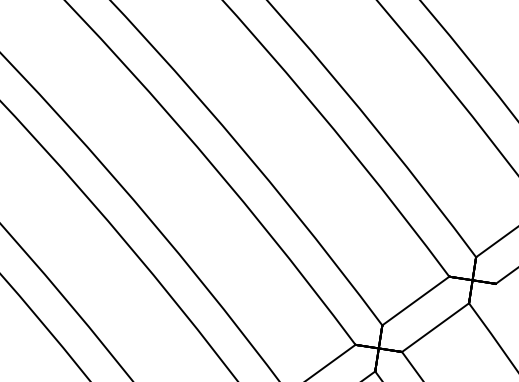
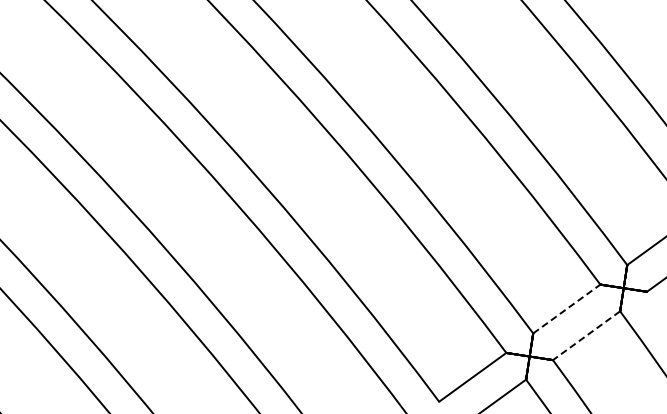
line: (415, 301) -> (566, 309), solid -> dashed
line: (435, 327) -> (586, 335), solid -> dashed

